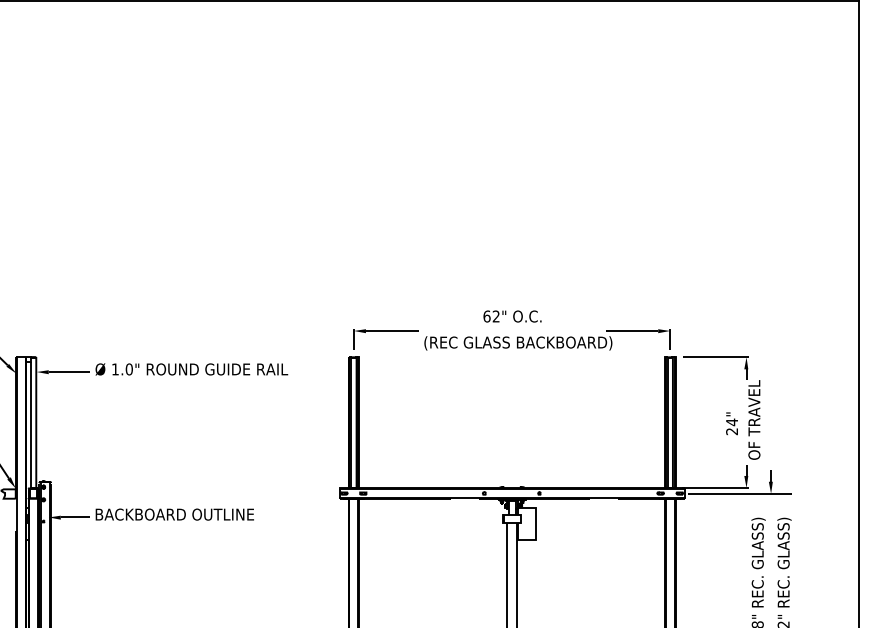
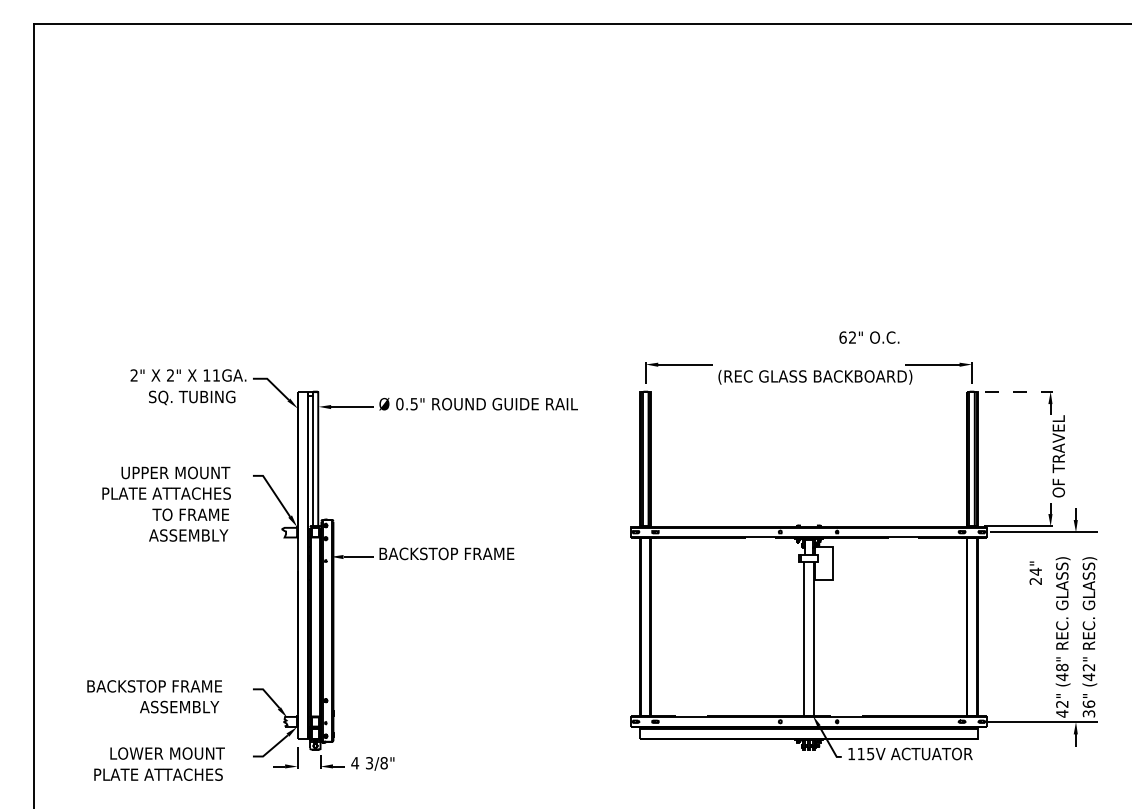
text: (512, 316) -> (869, 337), moved
line: (716, 357) -> (1019, 391), solid -> dashed
text: (121, 369) -> (406, 404), 1.0" -> 0.5"
text: (731, 423) -> (1035, 572), moved
text: (194, 514) -> (481, 553), BACKBOARD OUTLINE -> BACKSTOP FRAME

